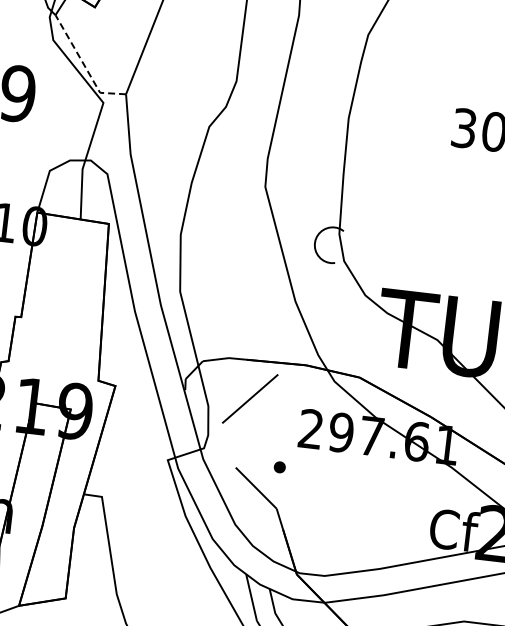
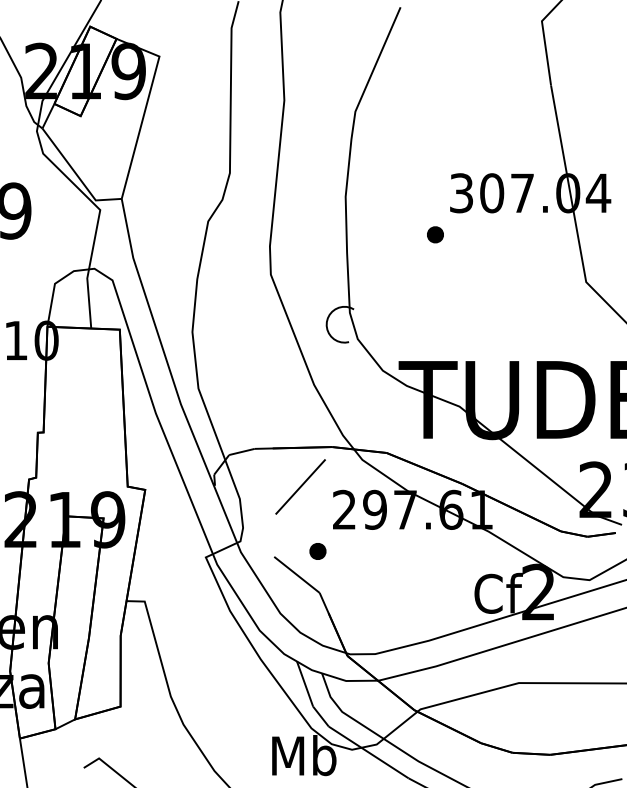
line: (83, 64) -> (76, 174), dashed -> solid
part: (433, 166) -> (435, 234), added
line: (250, 398) -> (300, 486), moved
part: (279, 467) -> (317, 551), size x1.43

